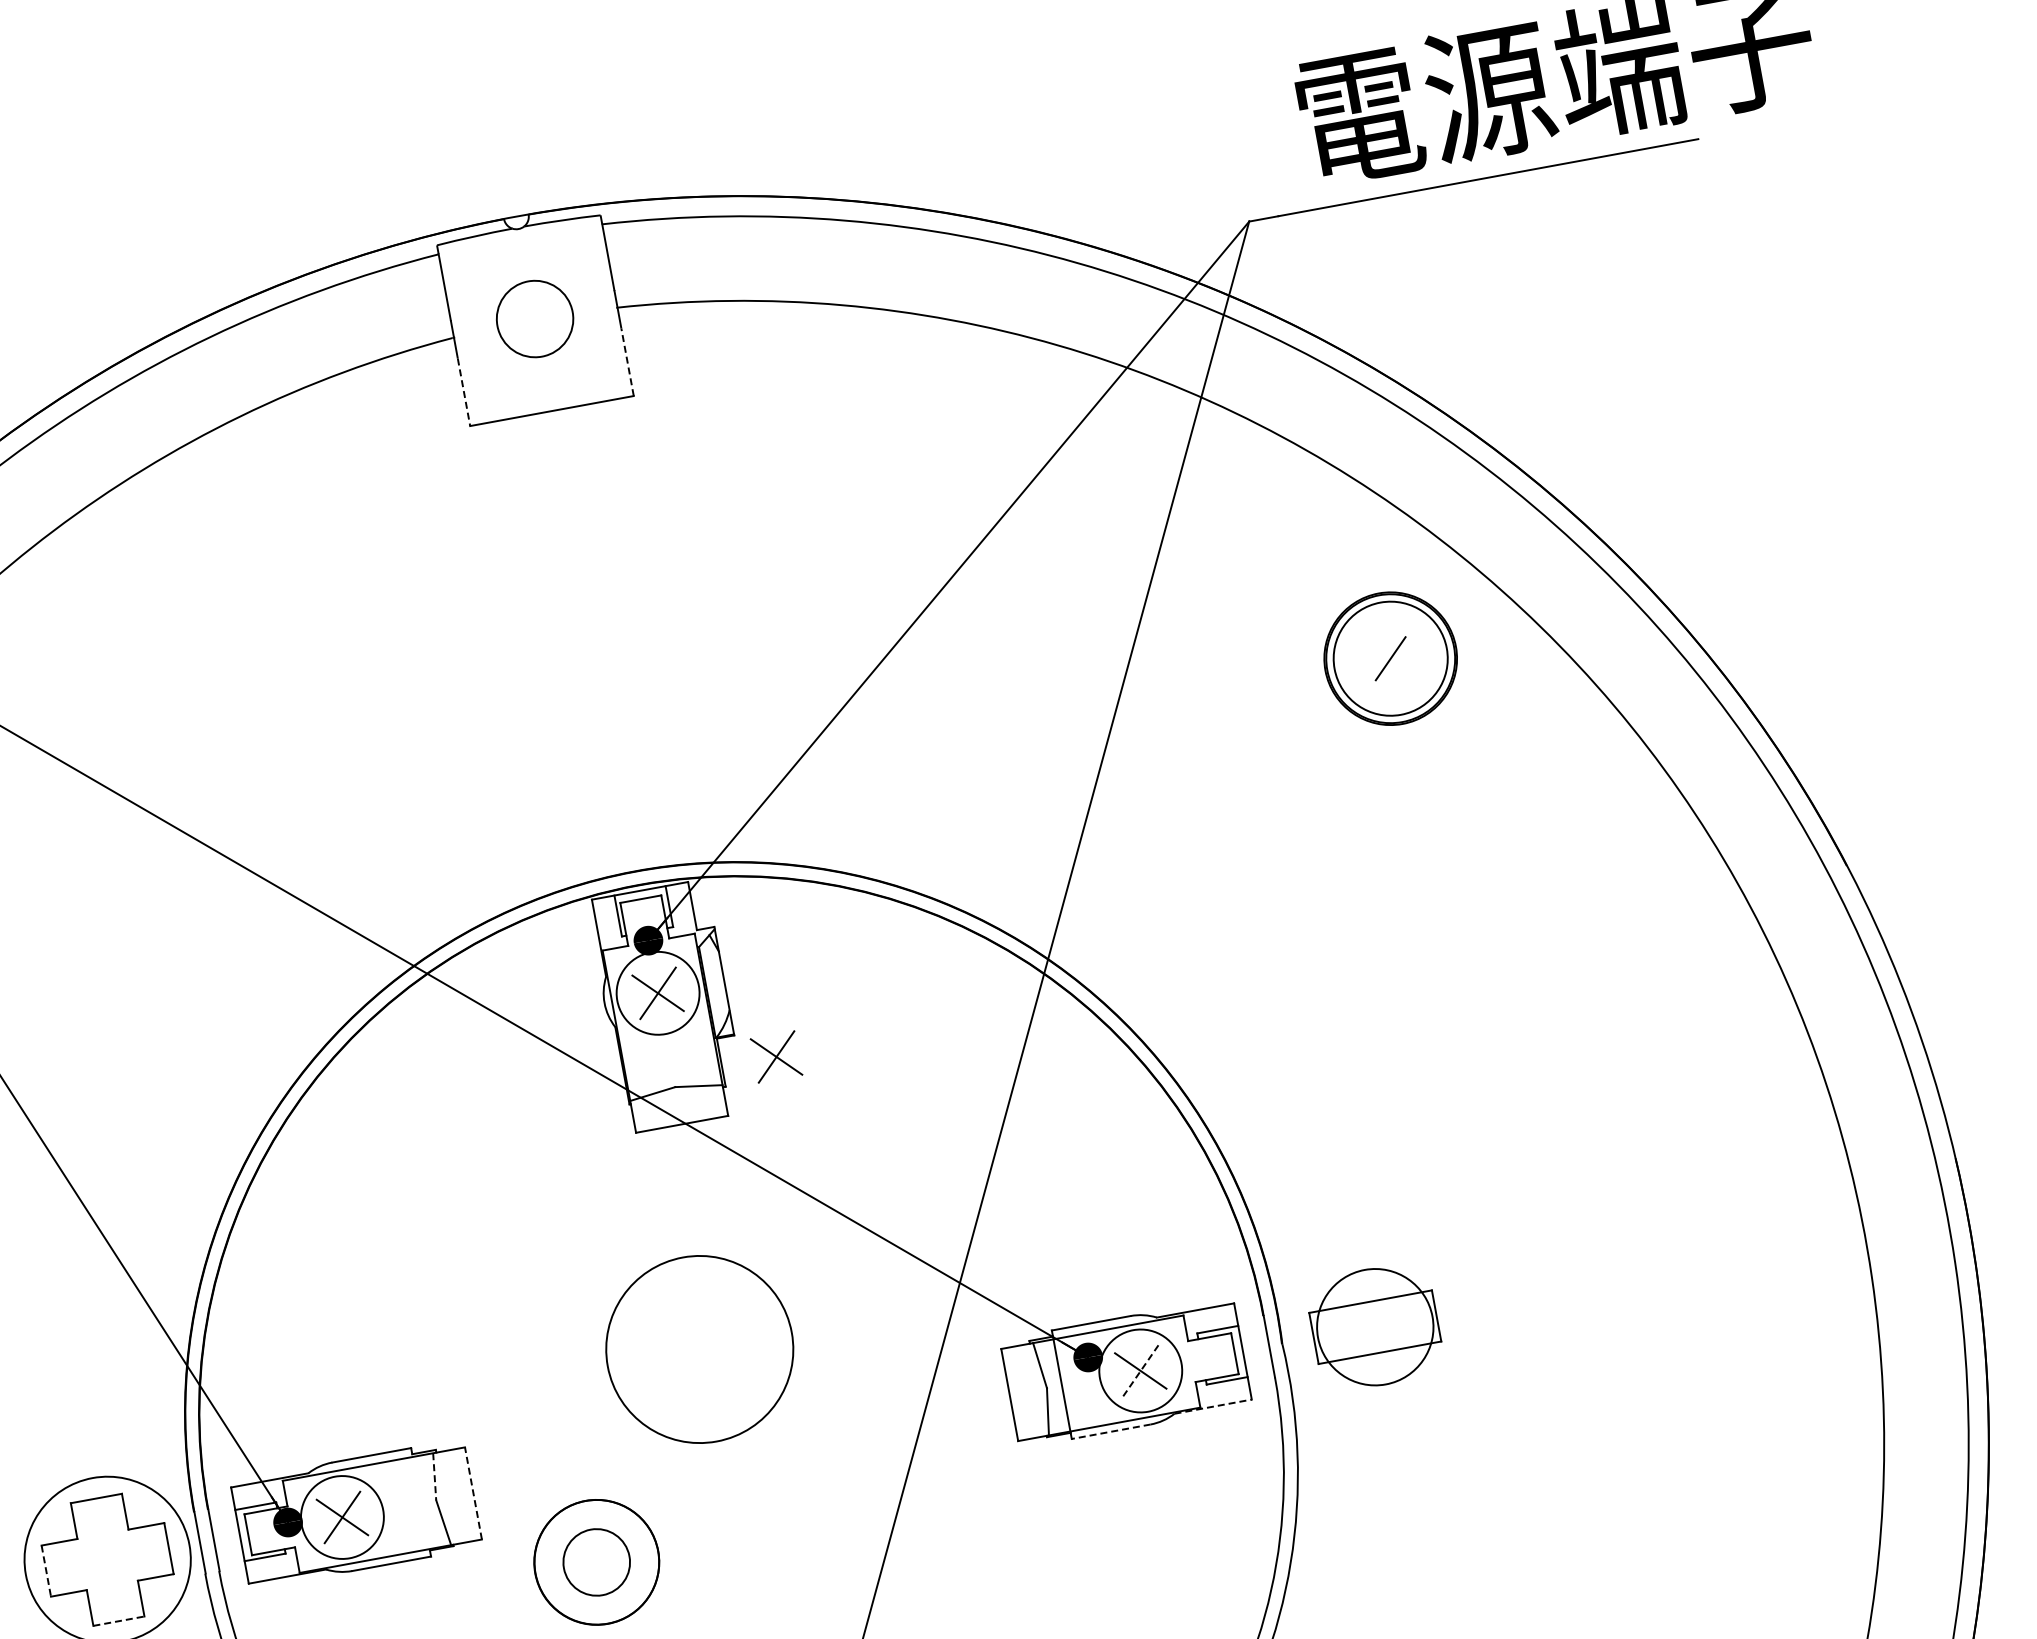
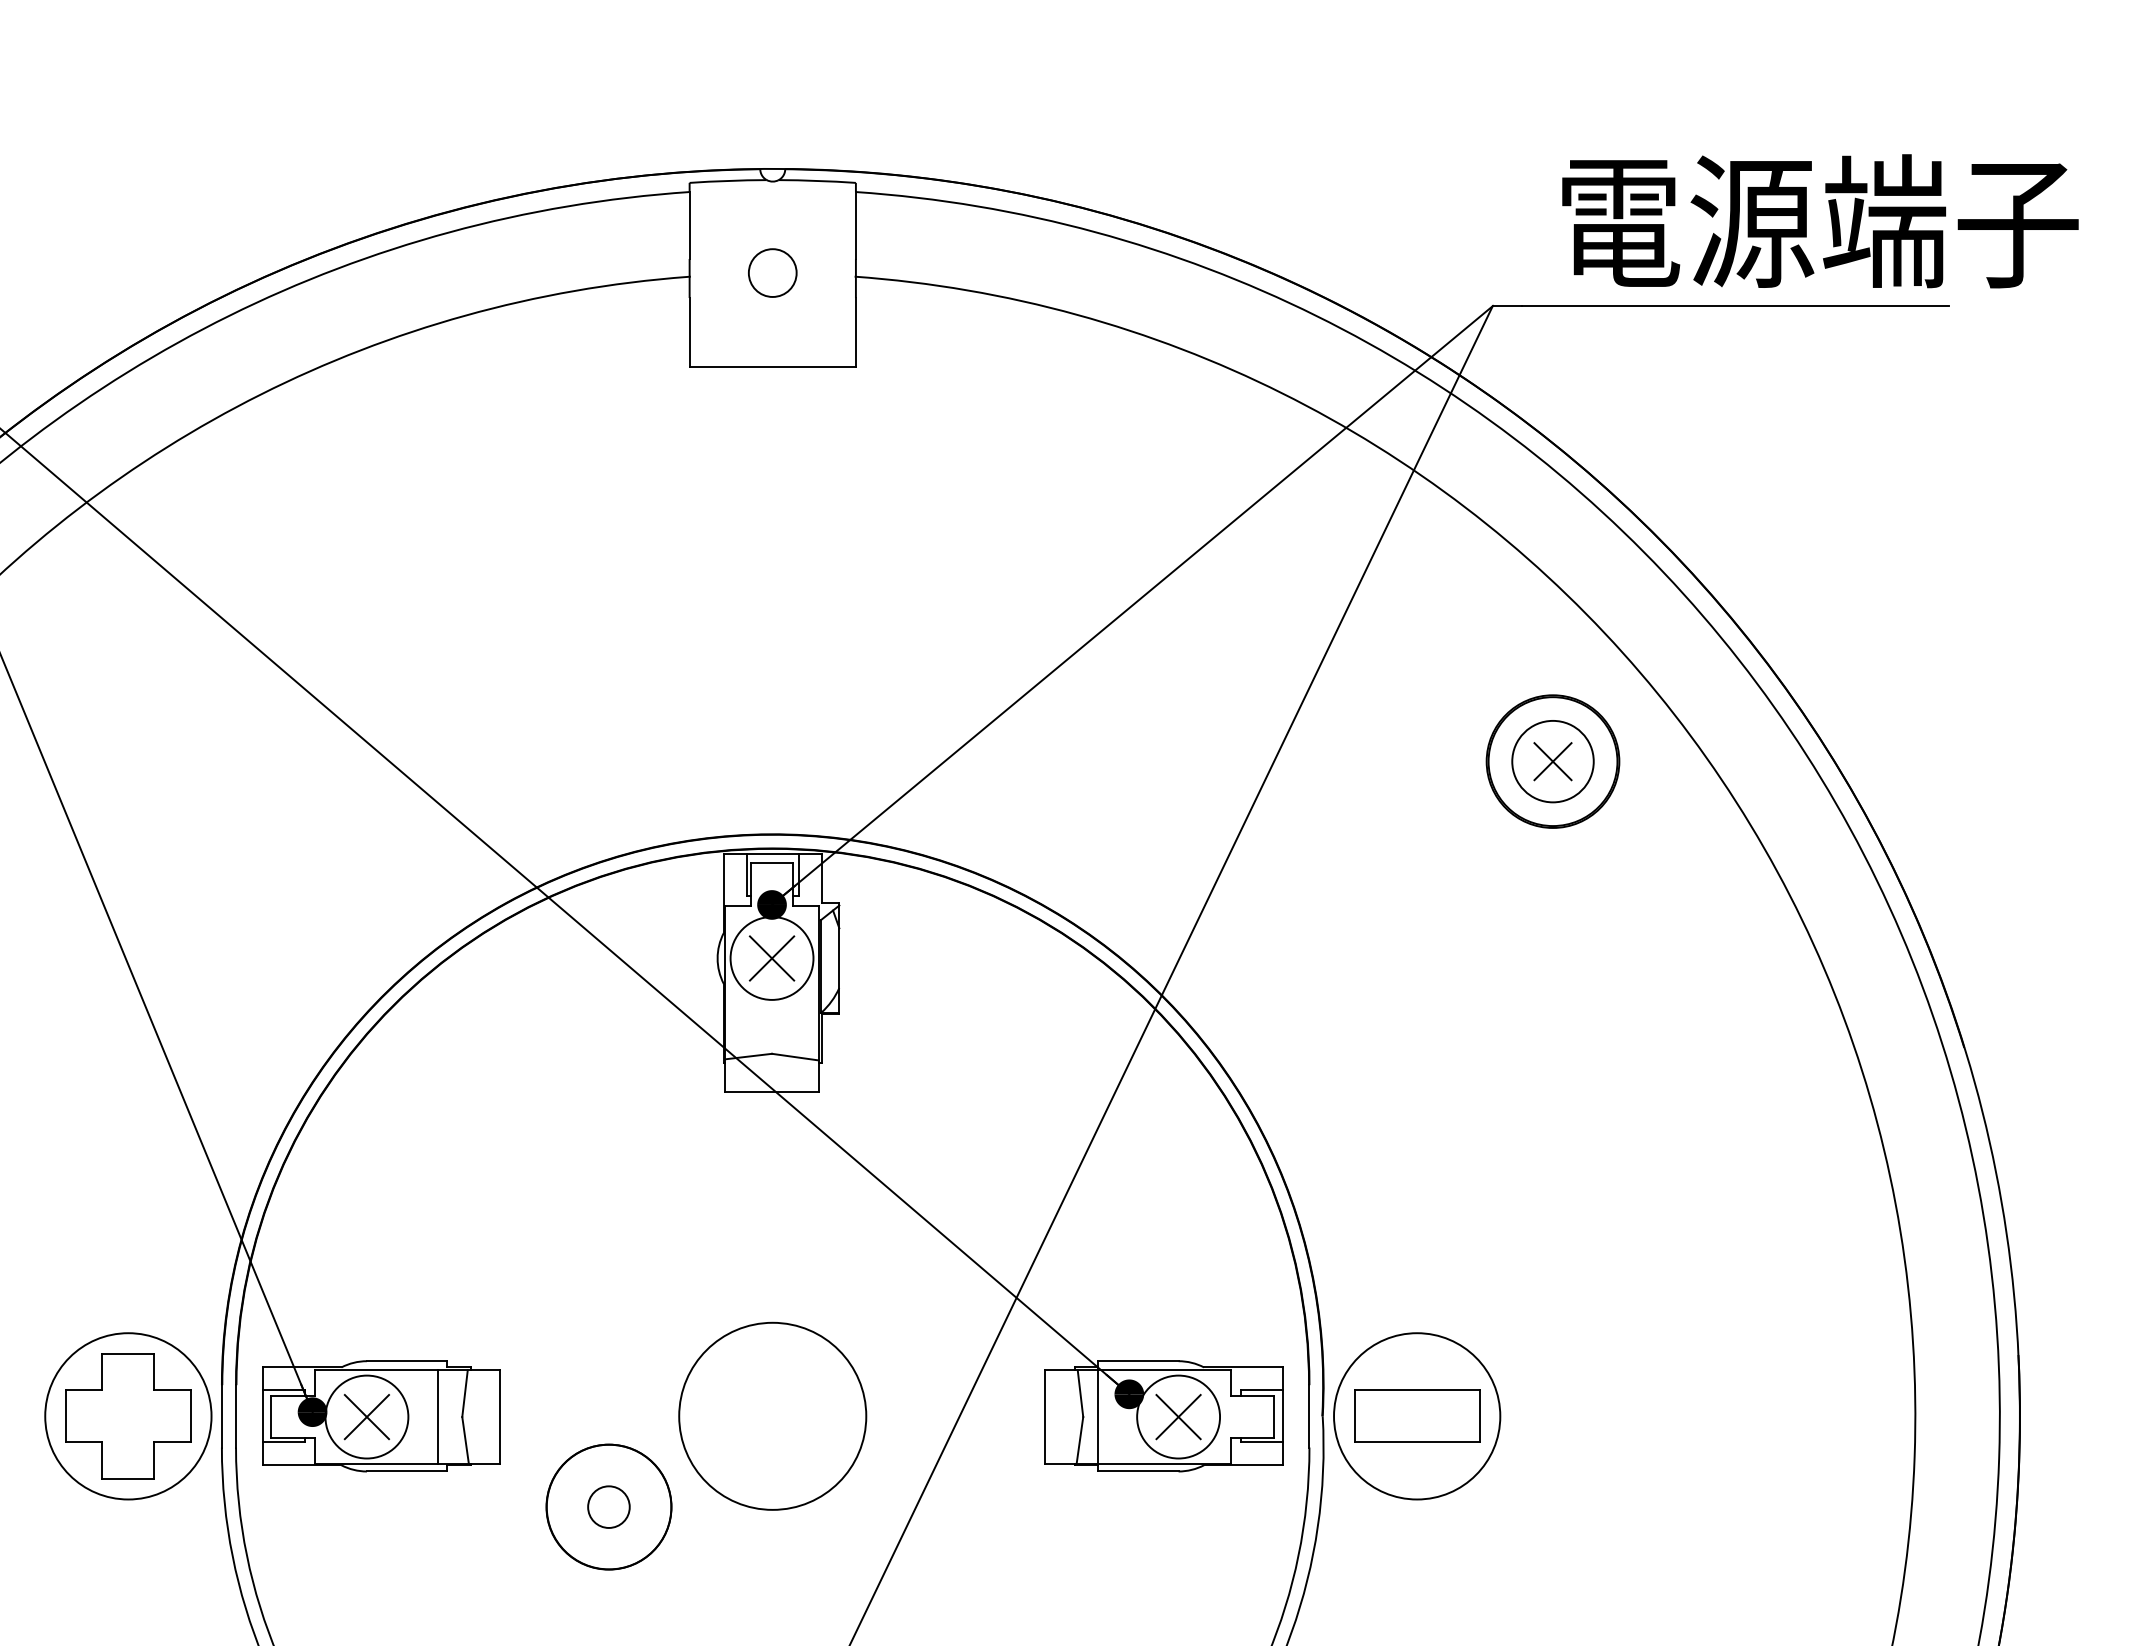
circle: (534, 318) -> (772, 272), size x0.62
line: (627, 361) -> (855, 331), dashed -> solid
line: (463, 392) -> (689, 332), dashed -> solid
circle: (1390, 658) -> (1552, 761), size x0.71
line: (1390, 658) -> (1552, 761), added
part: (776, 1057) -> (876, 1042), removed
circle: (1375, 1327) -> (1417, 1416), size x1.43
circle: (699, 1348) -> (772, 1415), moved
line: (1140, 1371) -> (1178, 1417), dashed -> solid
line: (1213, 1406) -> (1243, 1465), dashed -> solid
line: (1111, 1431) -> (1138, 1471), dashed -> solid
line: (435, 1476) -> (465, 1393), dashed -> solid
line: (473, 1493) -> (500, 1417), dashed -> solid
line: (411, 1504) -> (437, 1416), added
circle: (596, 1561) -> (608, 1506), size x0.62
line: (46, 1571) -> (66, 1416), dashed -> solid
line: (119, 1620) -> (128, 1478), dashed -> solid

